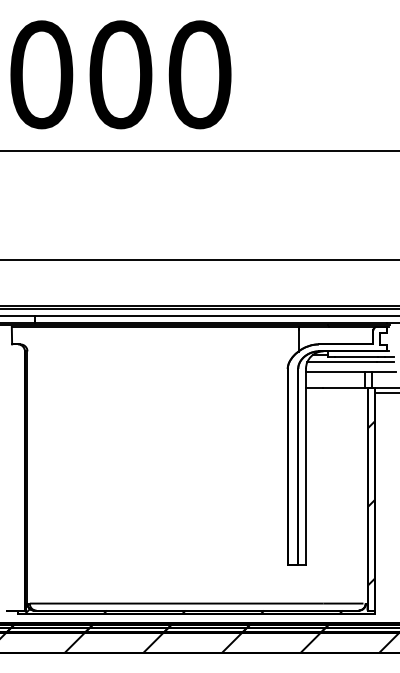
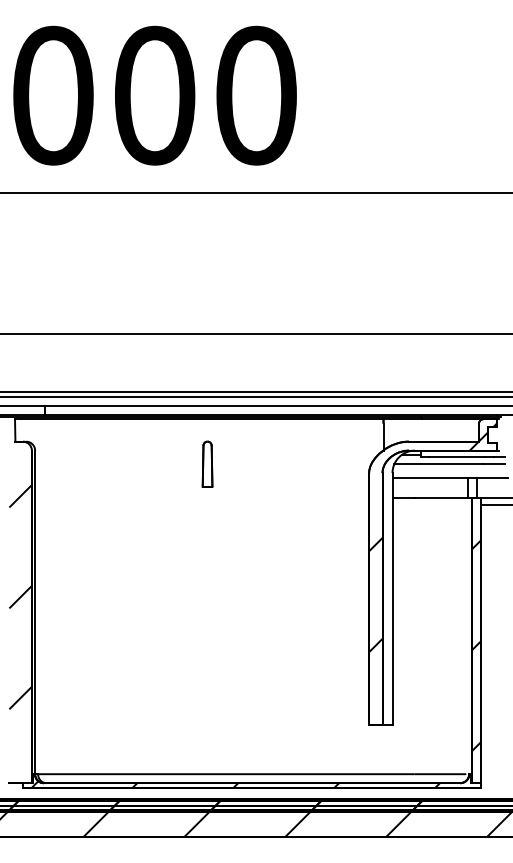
part: (161, 361) -> (207, 463), added
hatch: (337, 419) -> (432, 537), added
hatch: (16, 465) -> (20, 597), added

